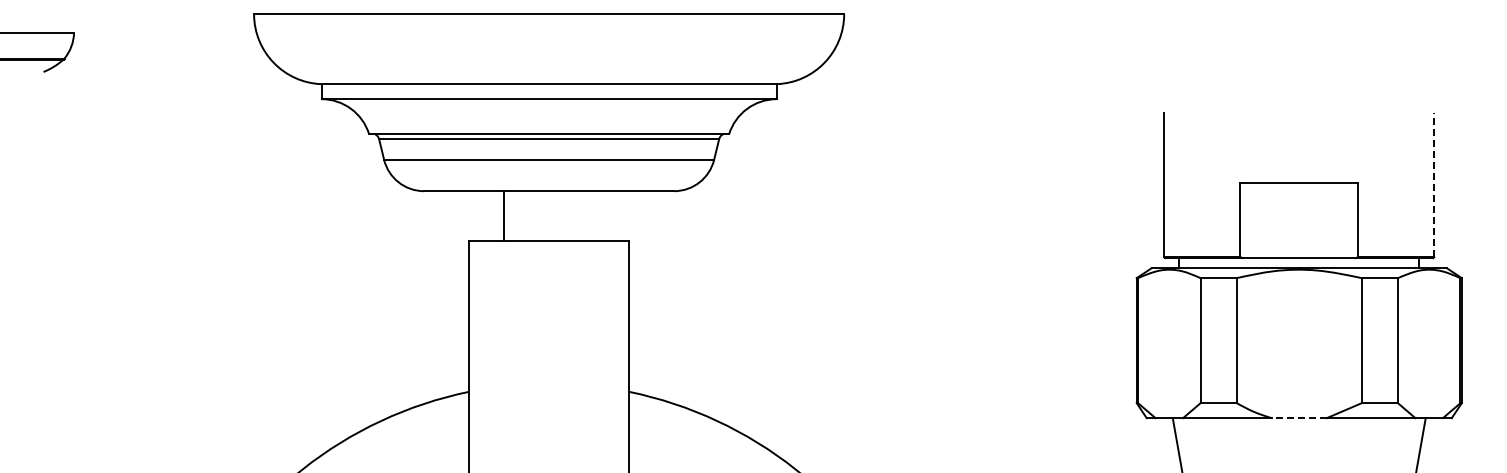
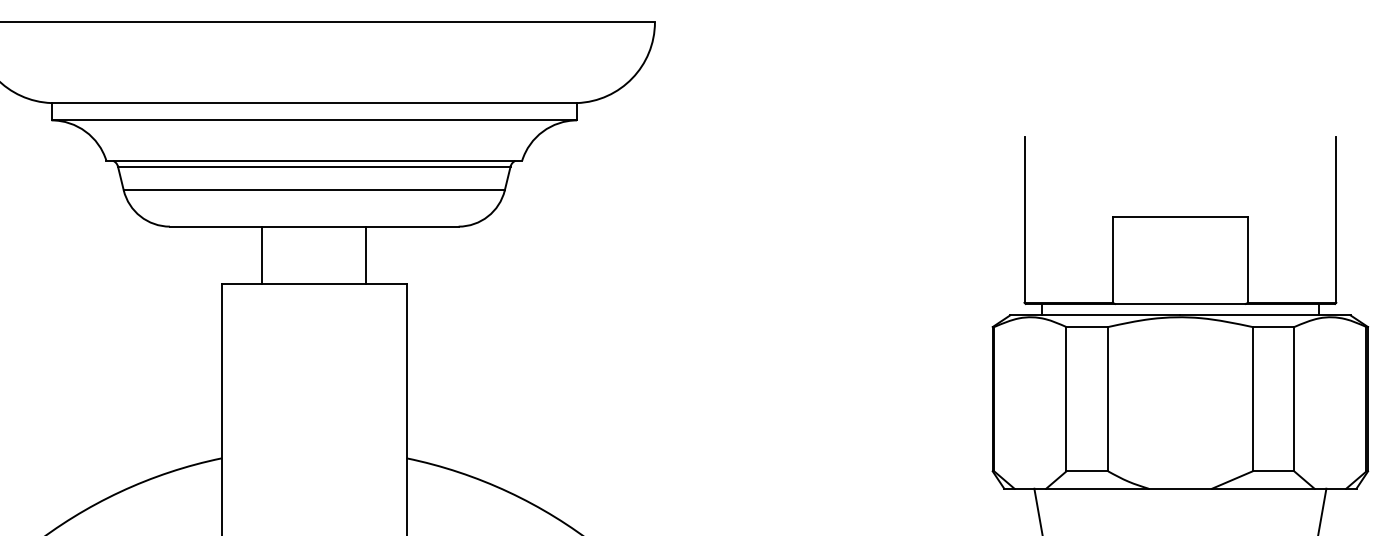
line: (1434, 184) -> (1336, 218), dashed -> solid
line: (594, 216) -> (366, 255), added
line: (1299, 418) -> (1180, 489), dashed -> solid

